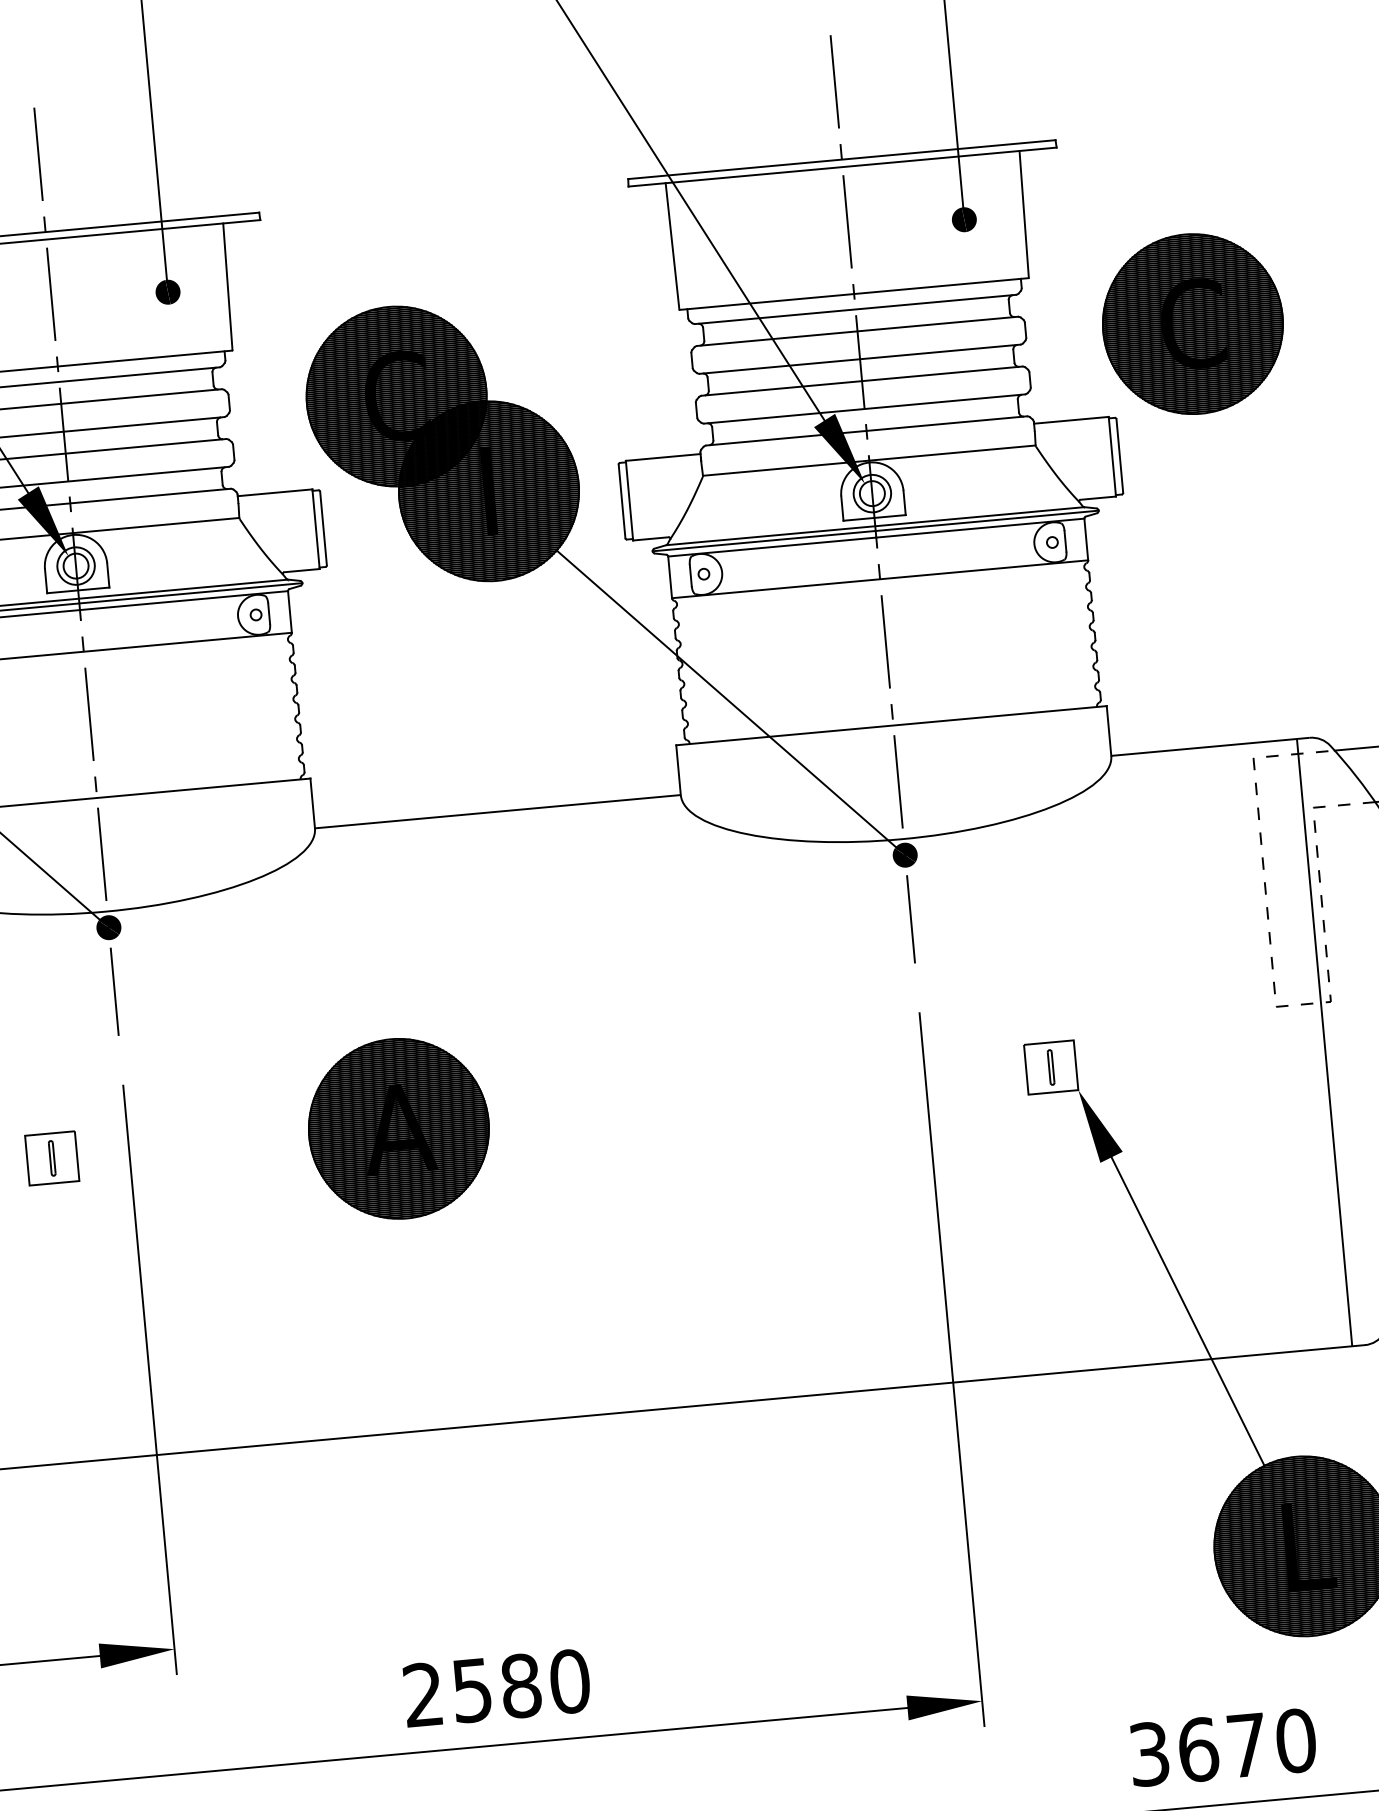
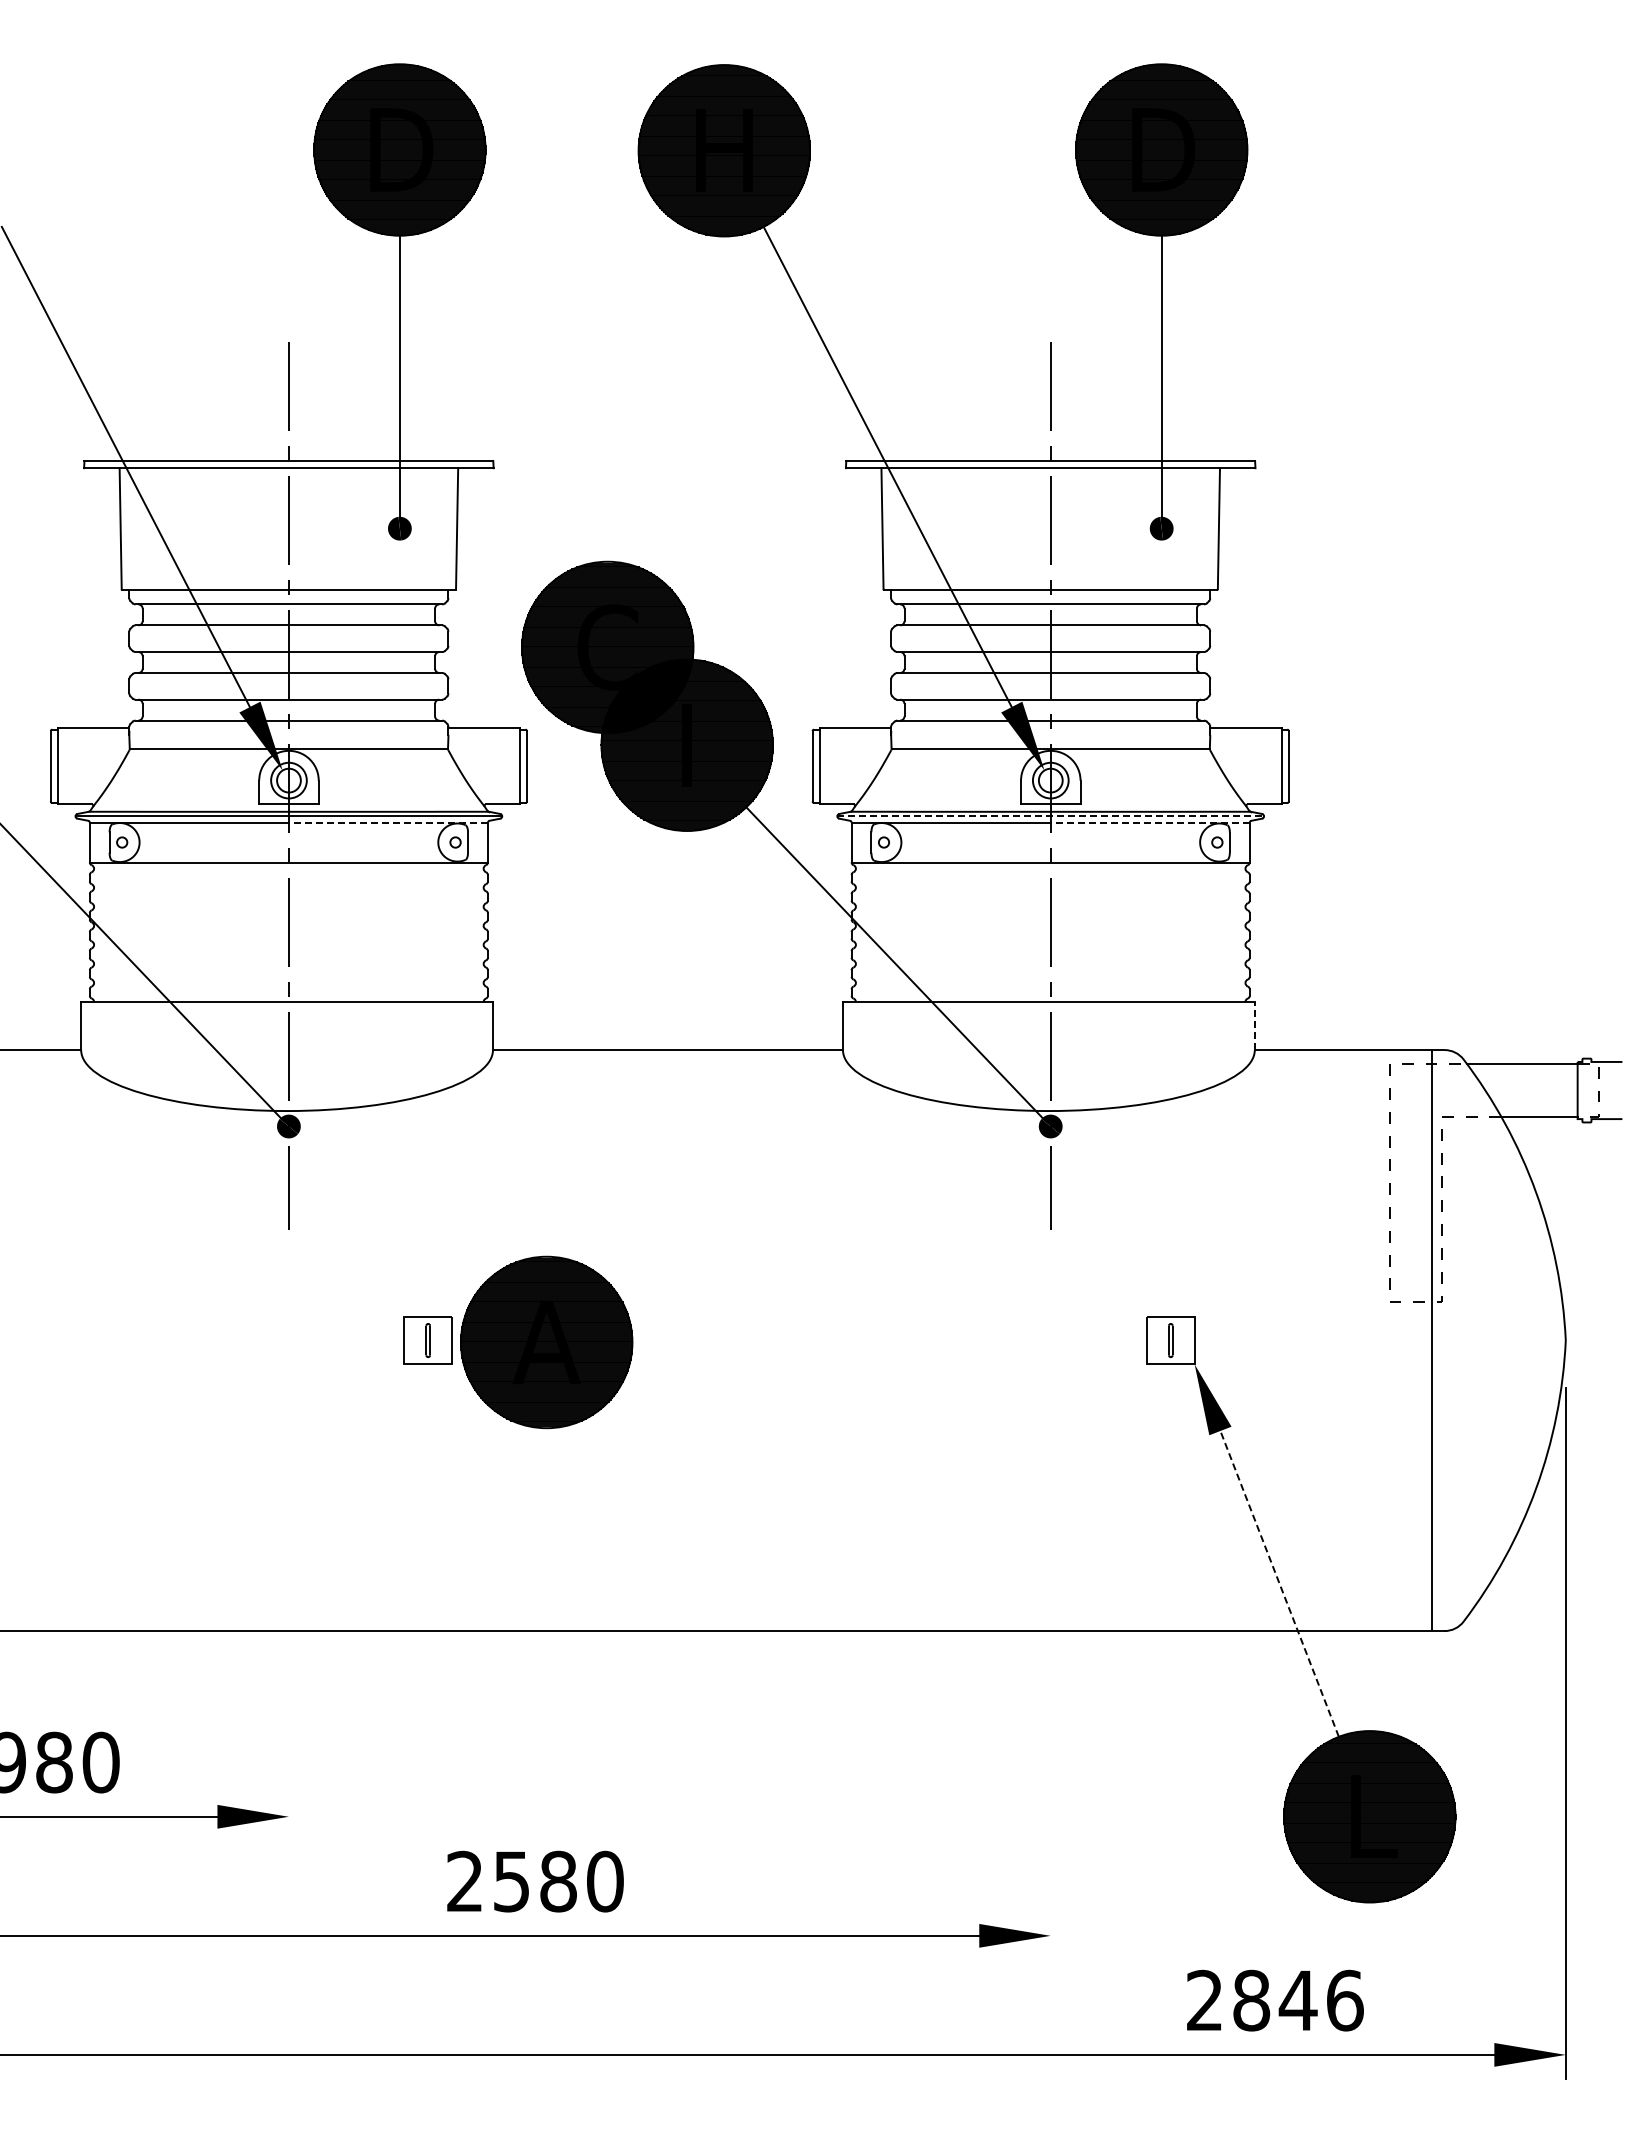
part: (1192, 324) -> (1369, 647), removed
line: (980, 527) -> (1150, 822), solid -> dashed
line: (876, 531) -> (1051, 816), solid -> dashed
line: (184, 600) -> (388, 822), solid -> dashed
line: (1108, 731) -> (1254, 1026), solid -> dashed
part: (51, 1158) -> (427, 1340), moved
line: (1187, 1311) -> (1279, 1583), solid -> dashed
line: (951, 1369) -> (1050, 1618), removed
line: (149, 1379) -> (288, 1558), removed
text: (497, 1688) -> (535, 1881), moved
text: (1223, 1747) -> (1275, 2000), 3670 -> 2846

